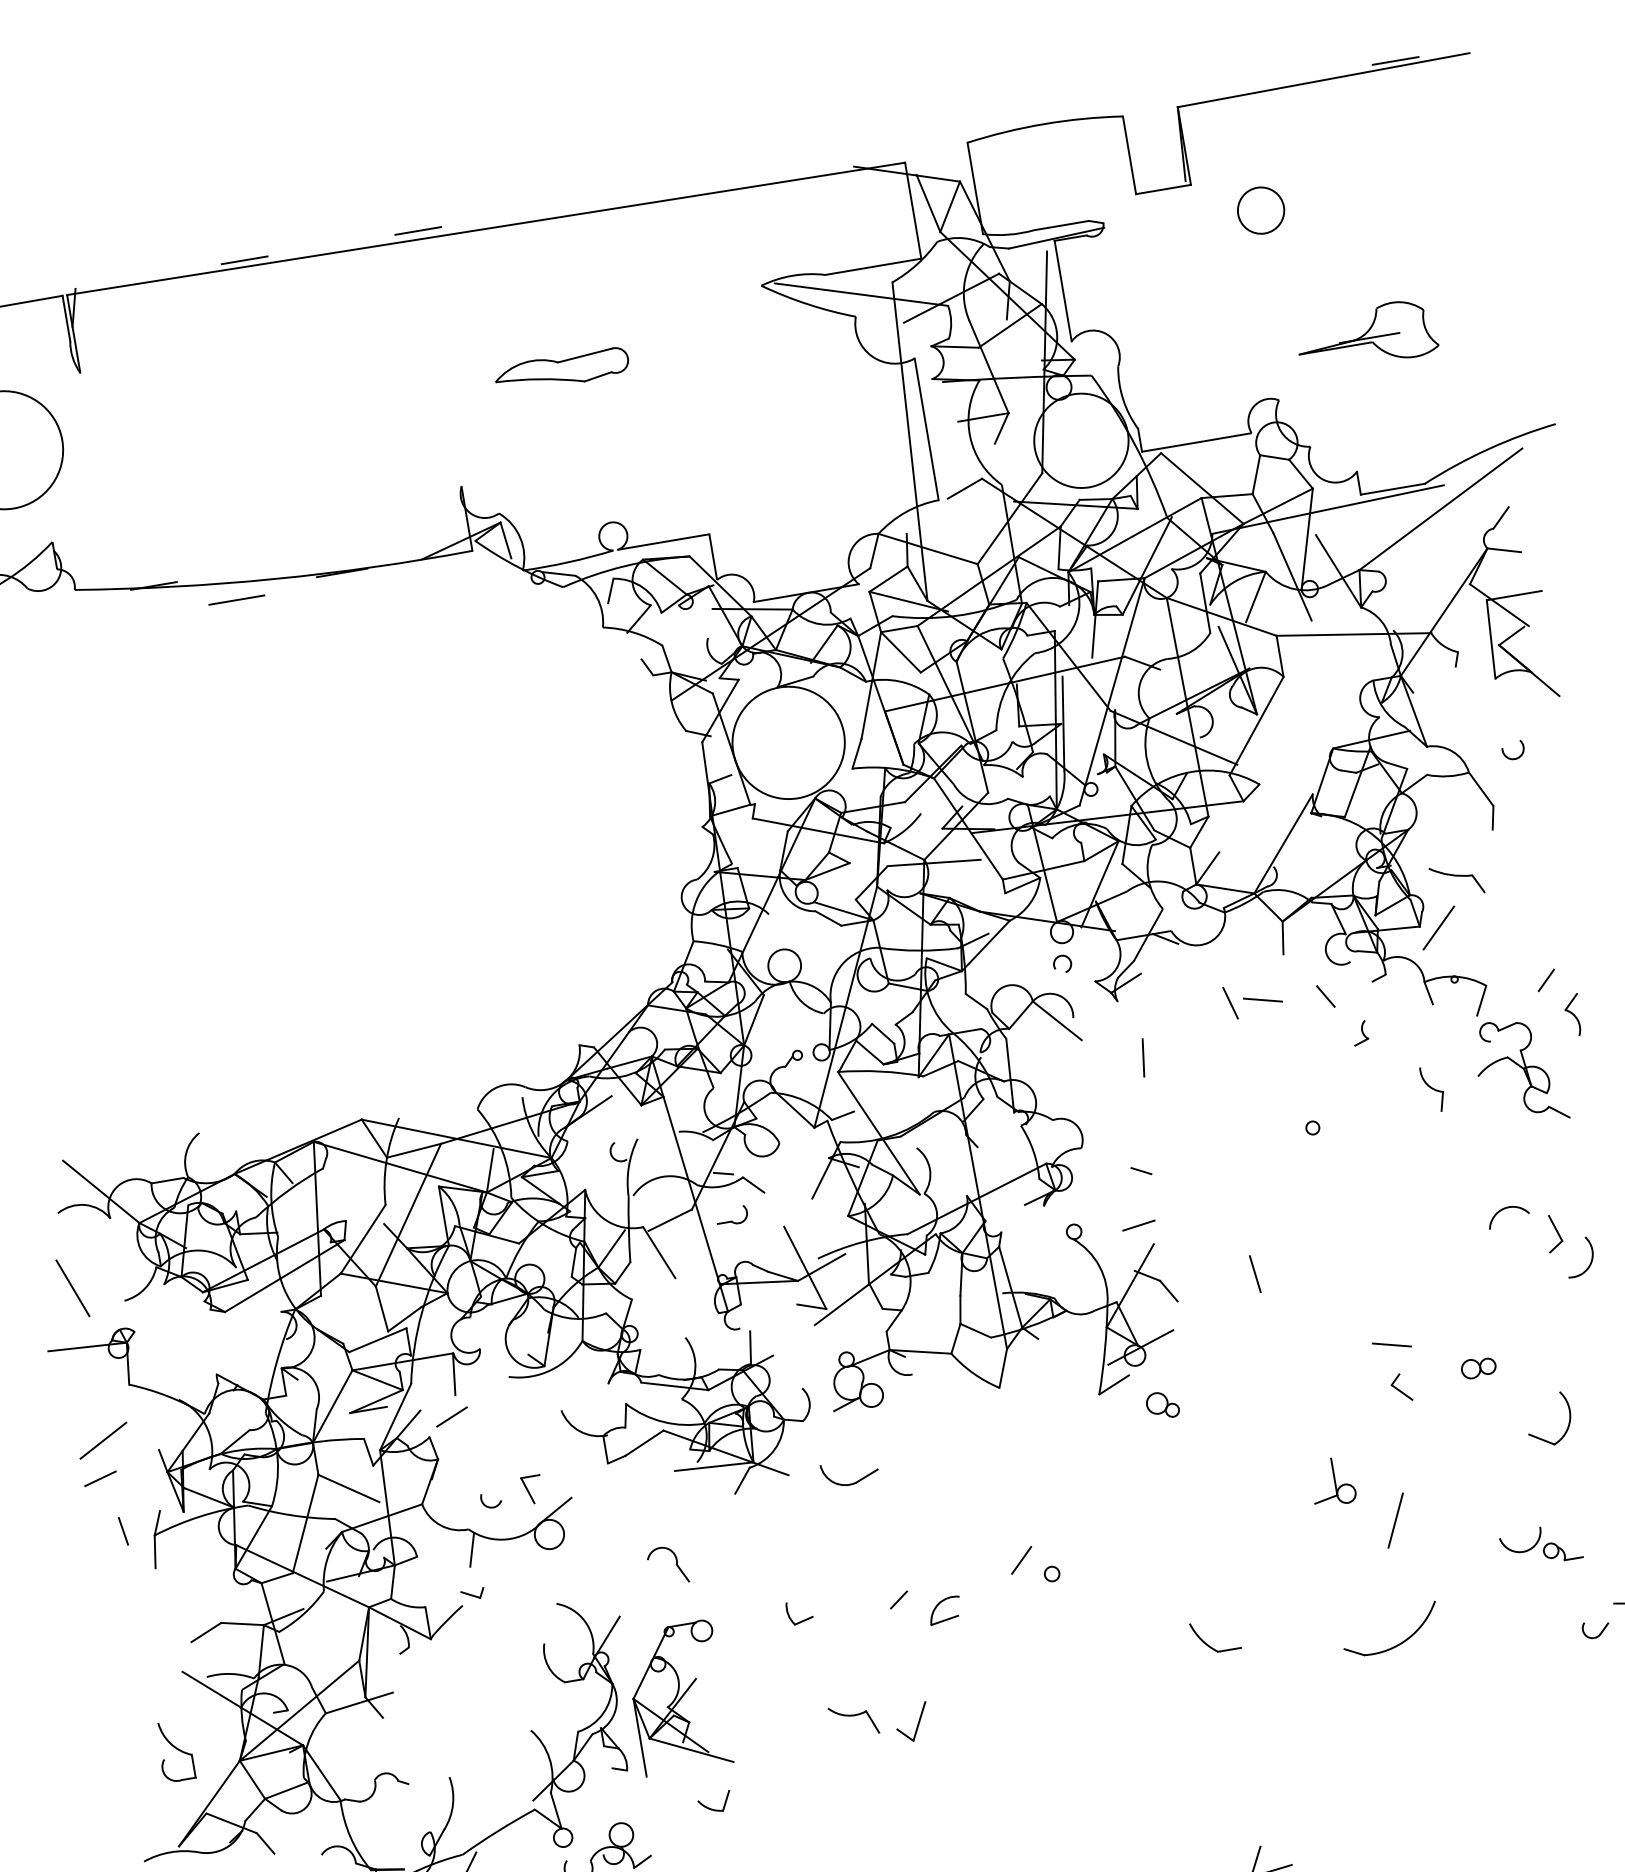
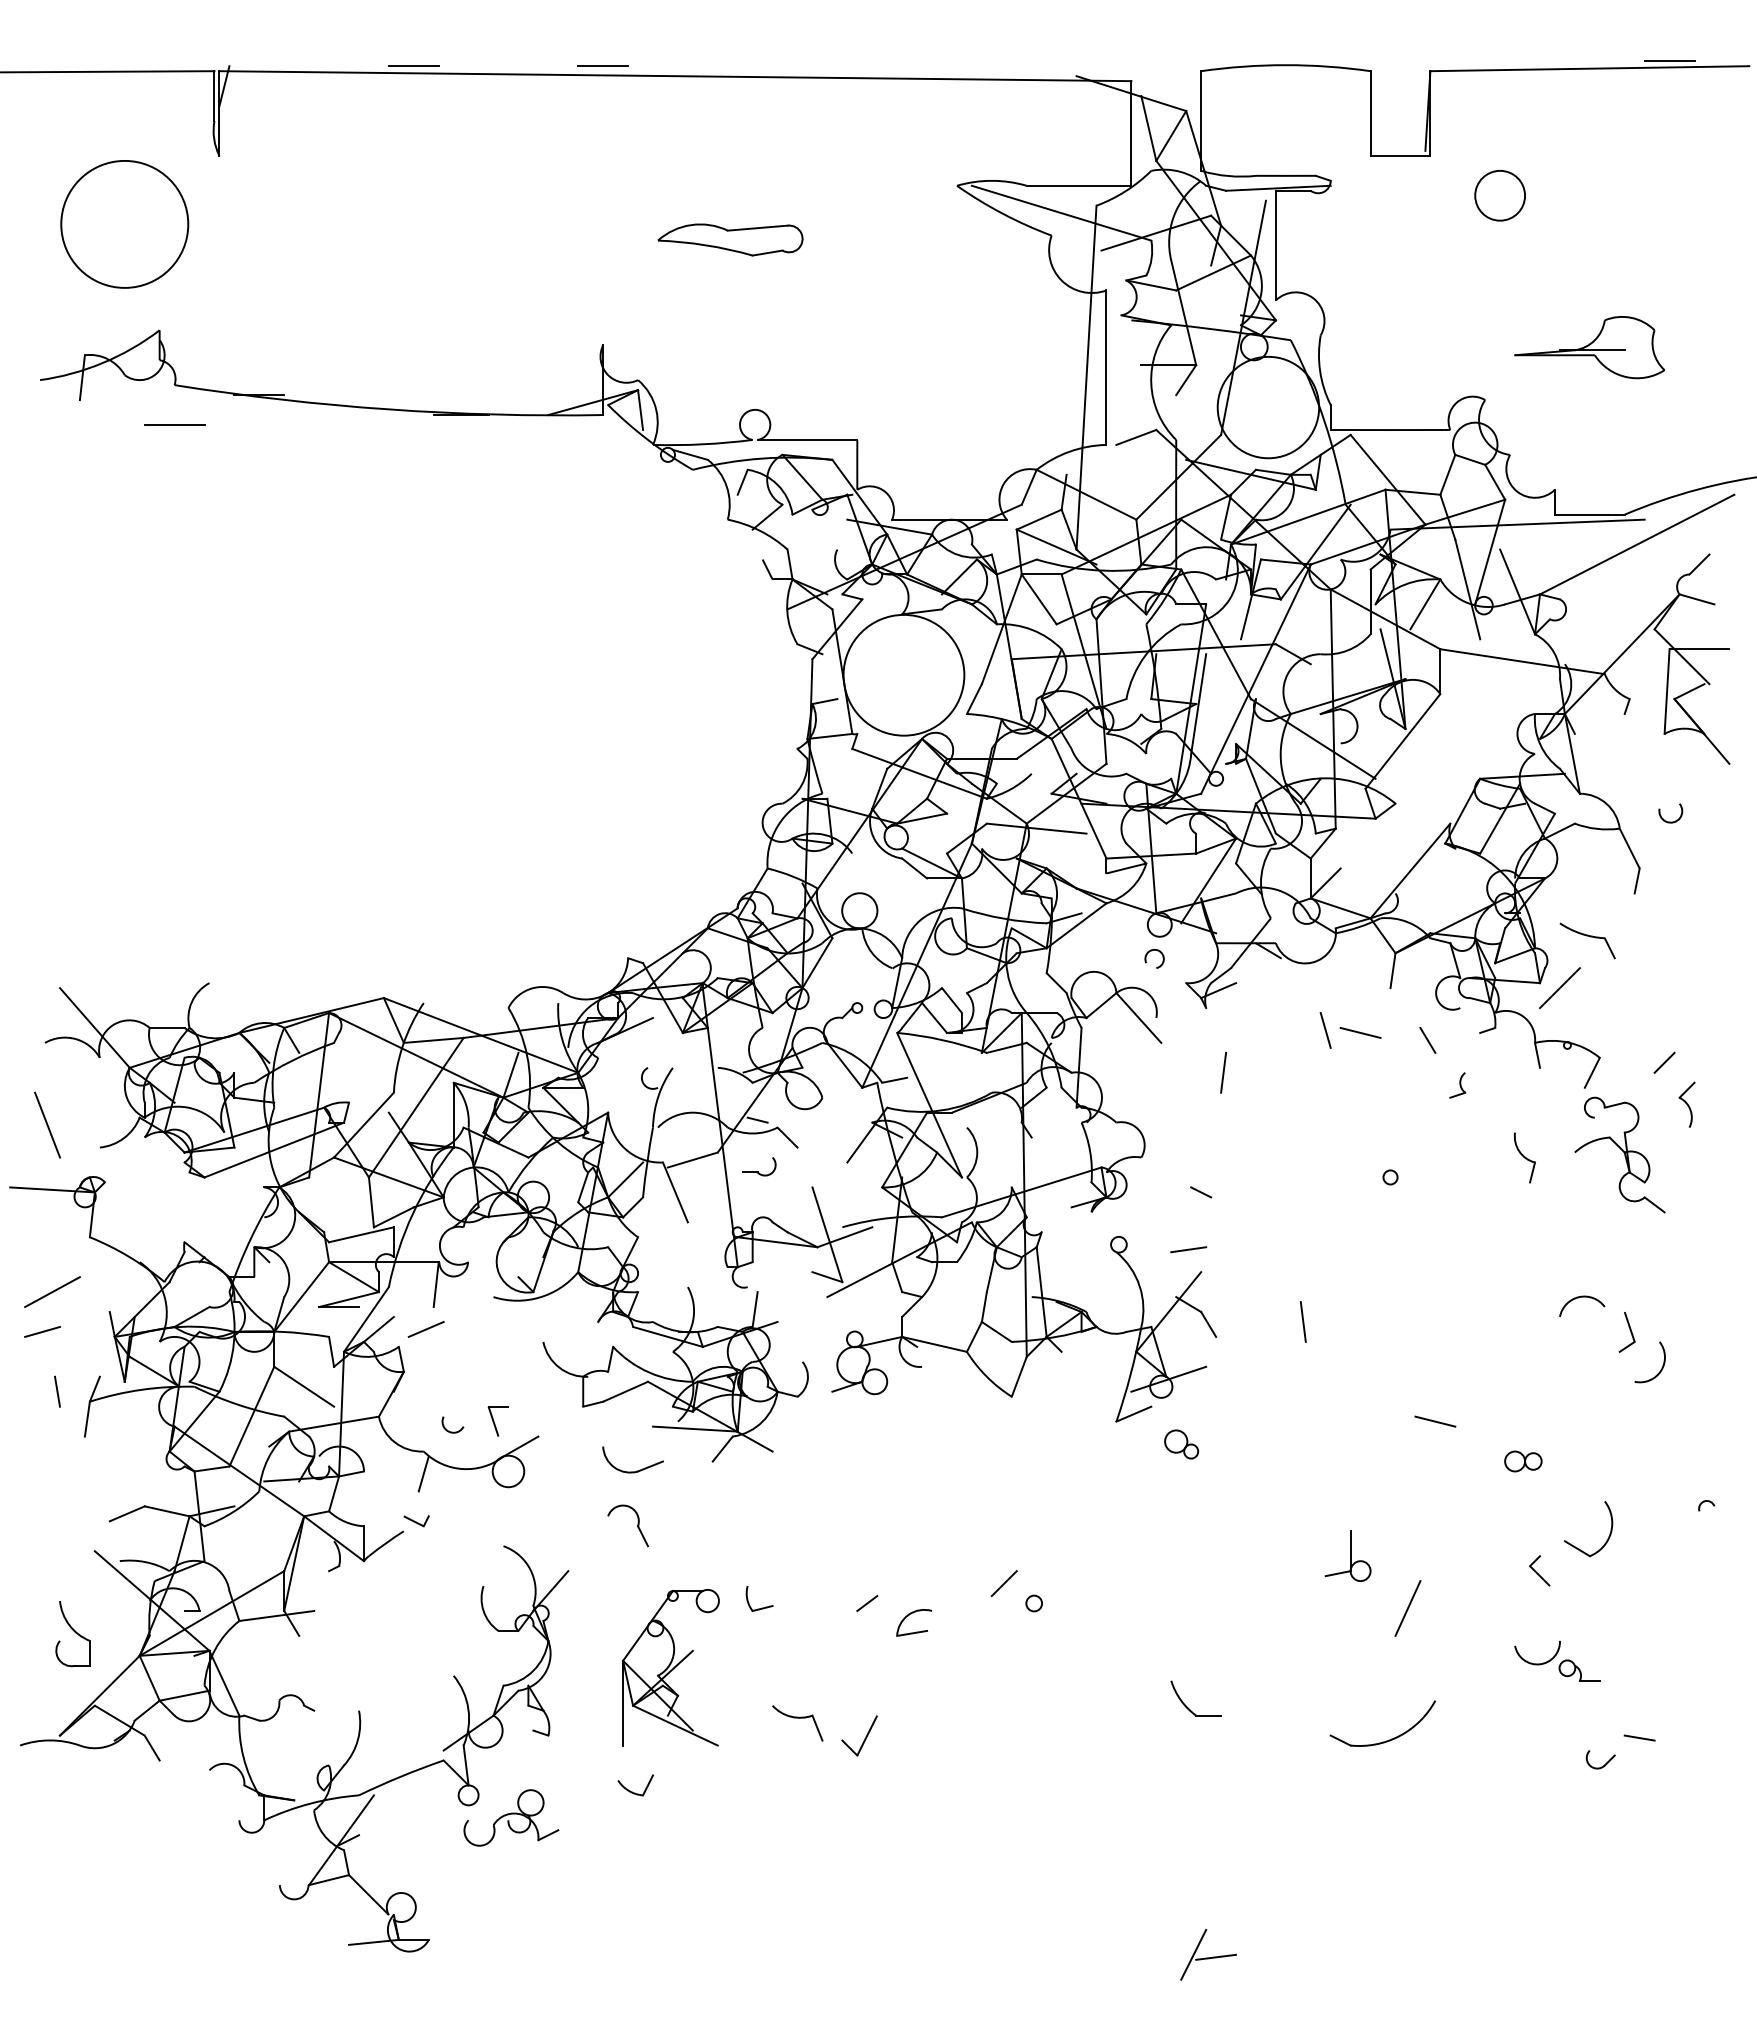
line: (236, 599) -> (174, 424), moved
part: (1401, 1387) -> (1539, 1570), moved
part: (854, 1481) -> (636, 1470), moved
part: (678, 1697) -> (670, 1667), moved

